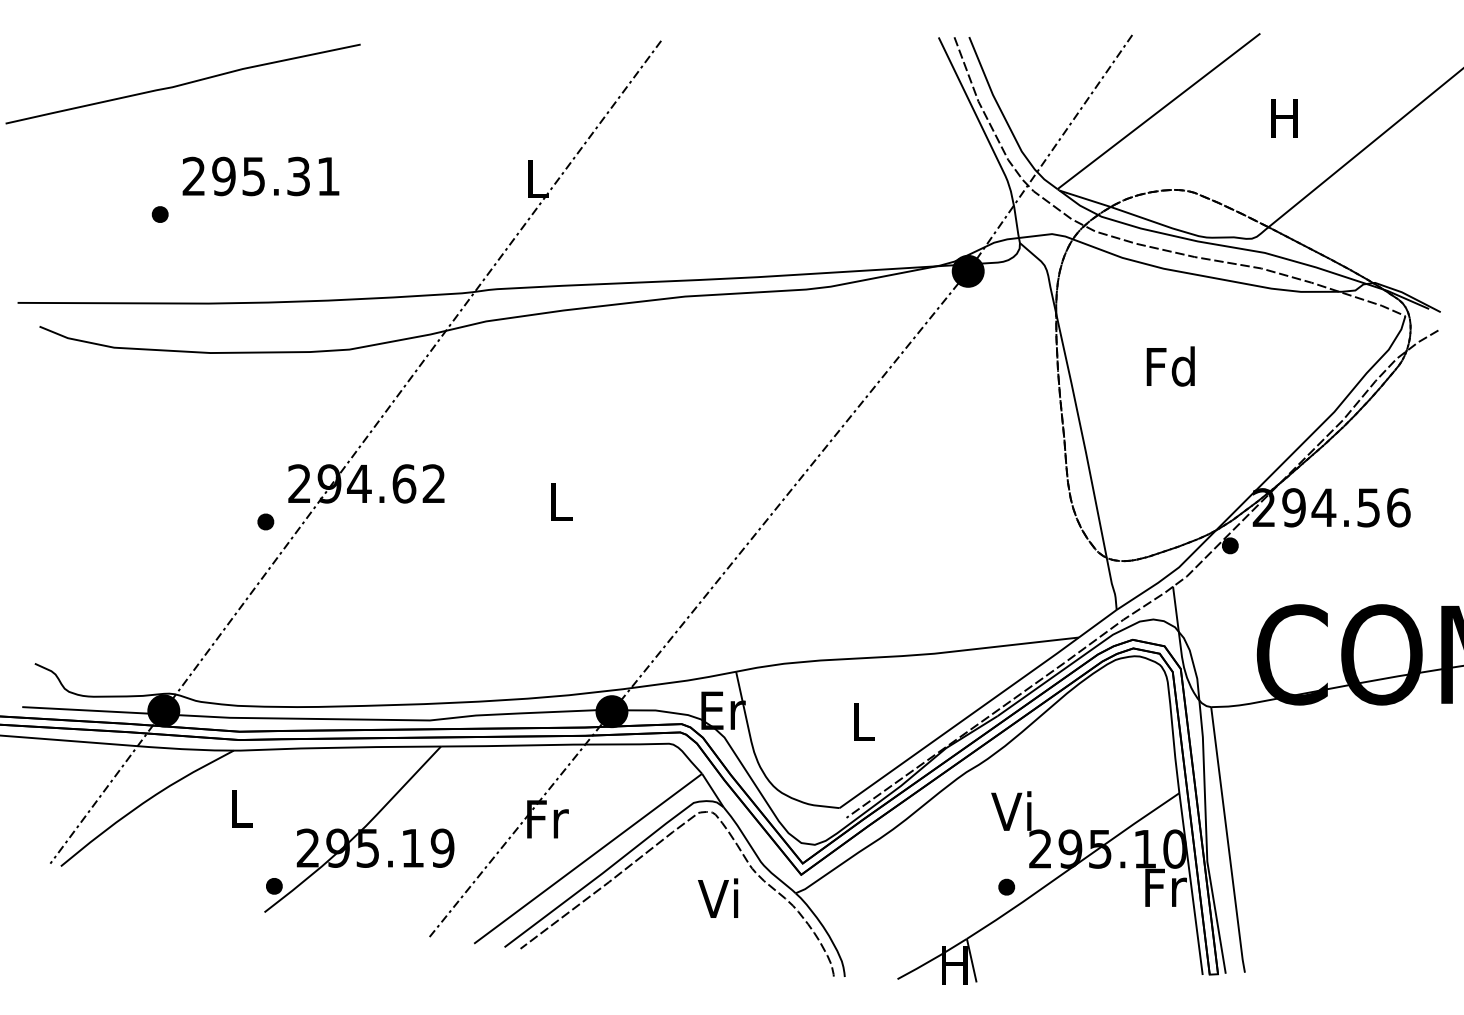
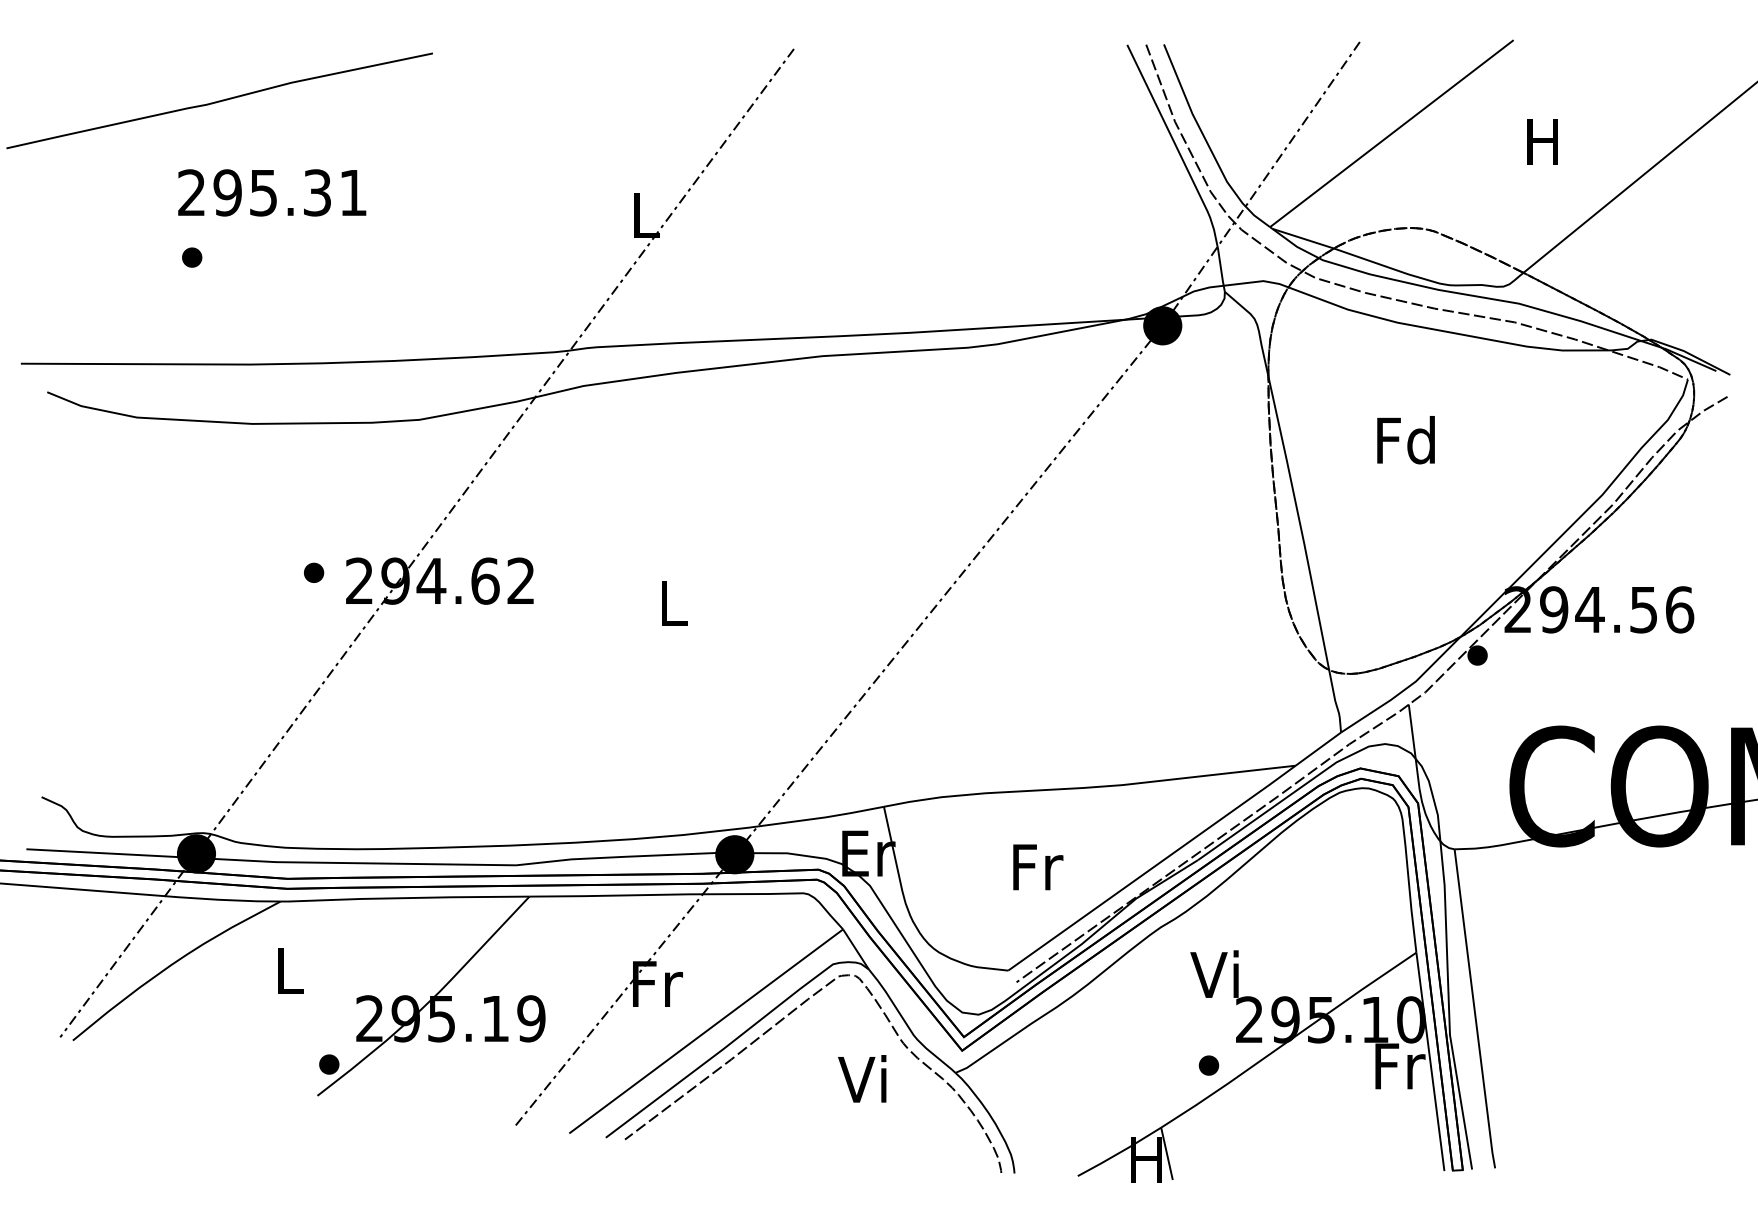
text: (261, 176) -> (272, 192), moved
part: (266, 521) -> (314, 572), moved
text: (864, 722) -> (1038, 867), L -> Fr

